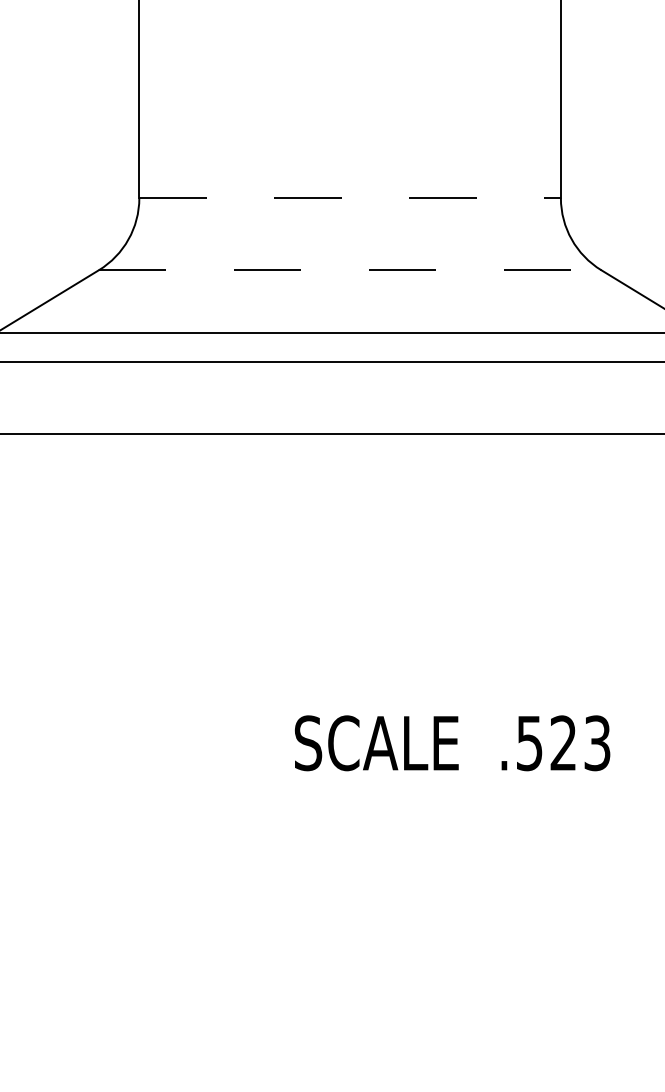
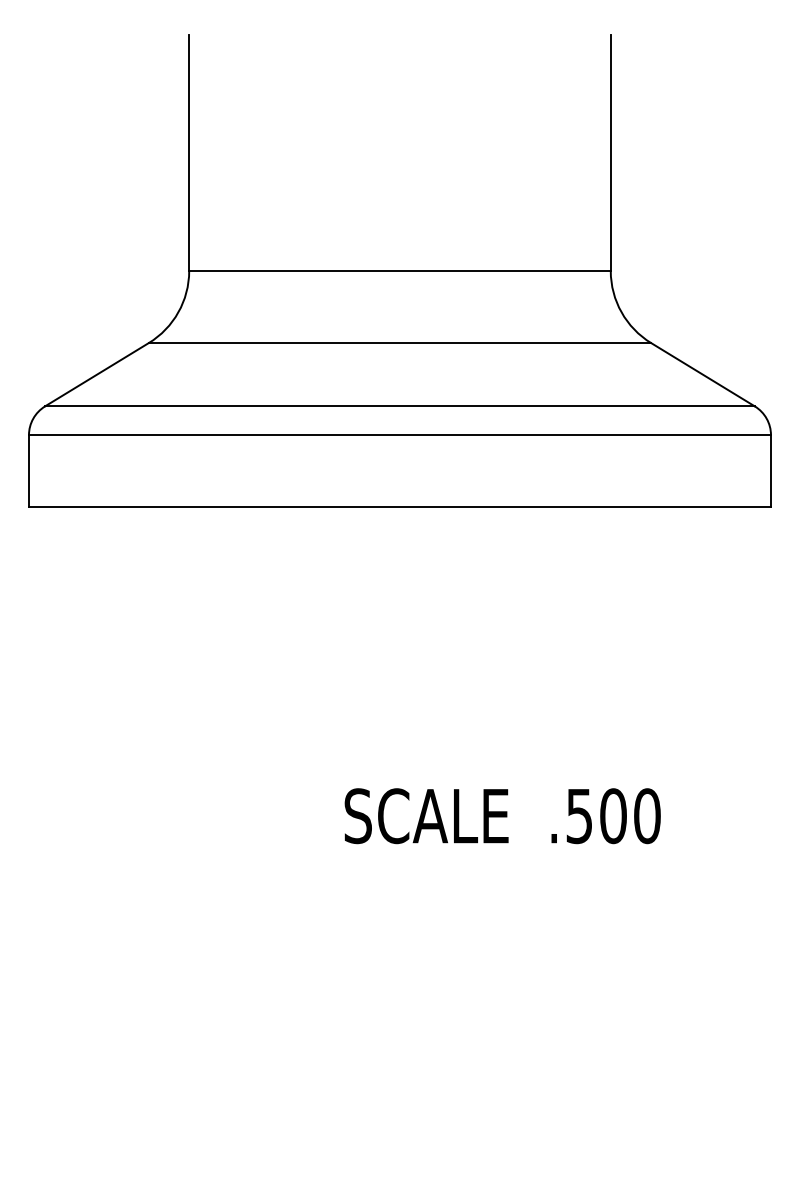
line: (349, 198) -> (399, 271), dashed -> solid
line: (350, 270) -> (400, 343), dashed -> solid
text: (580, 743) -> (630, 816), .523 -> .500

